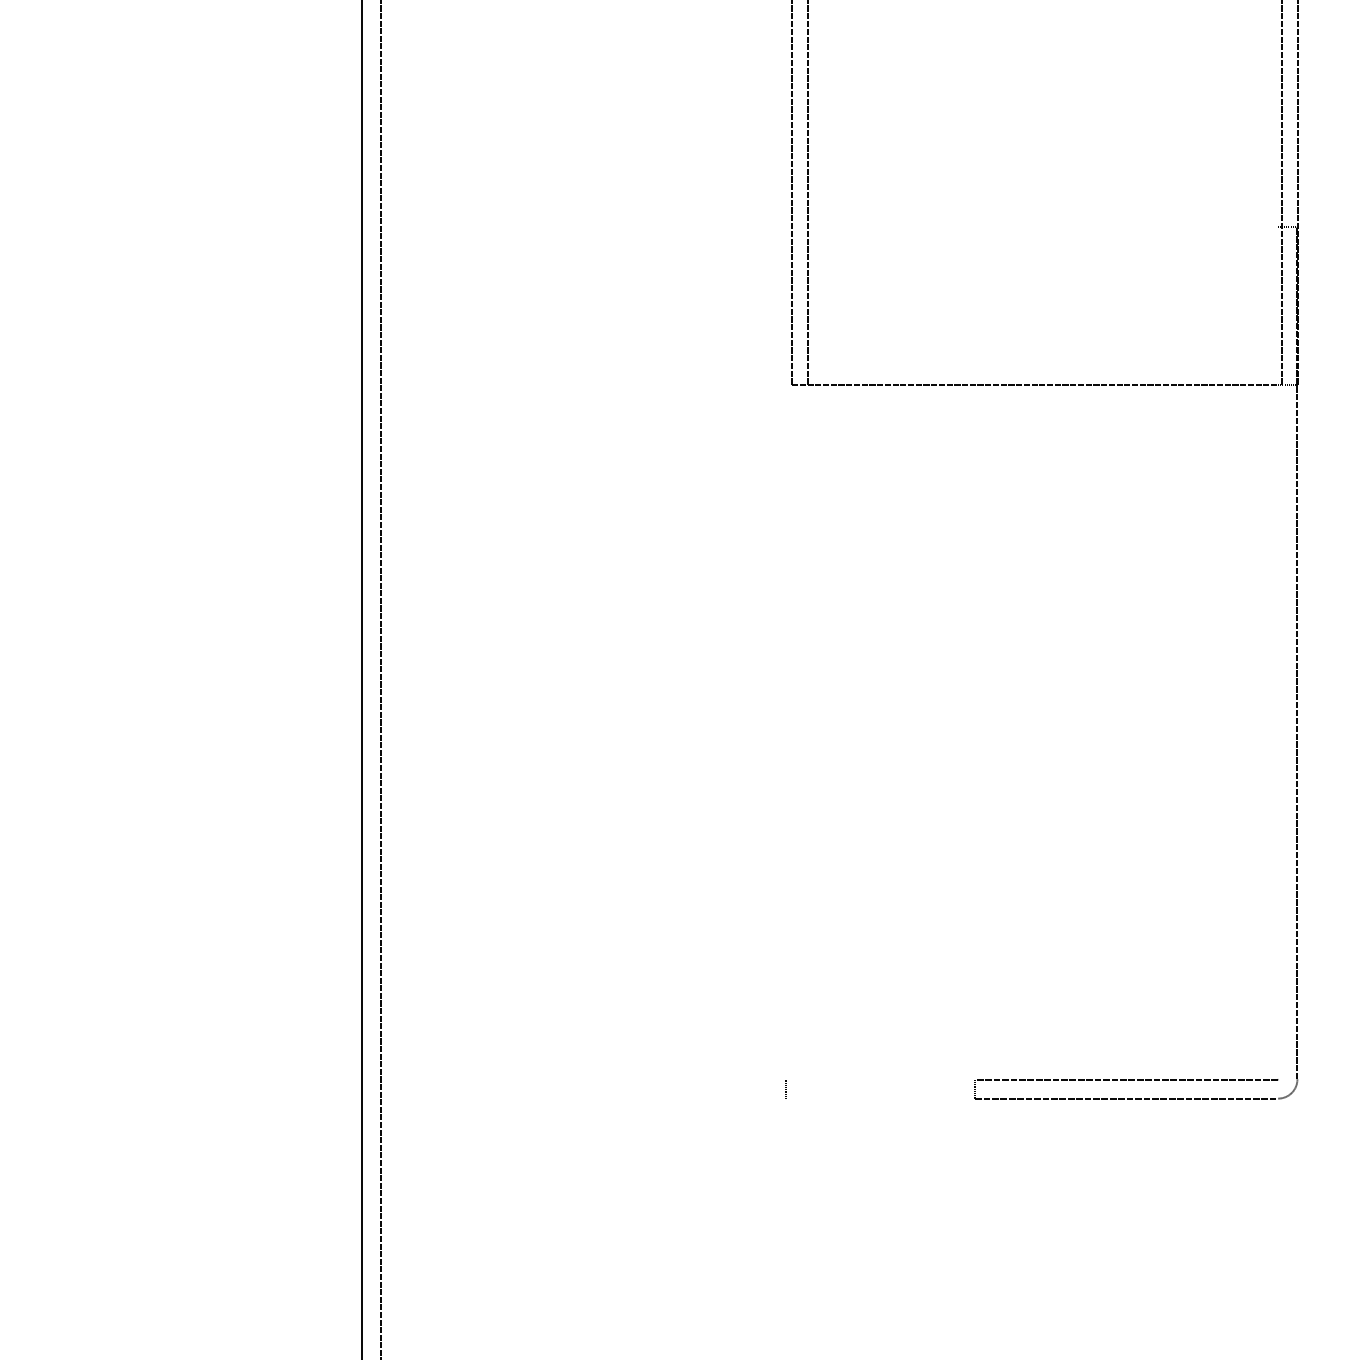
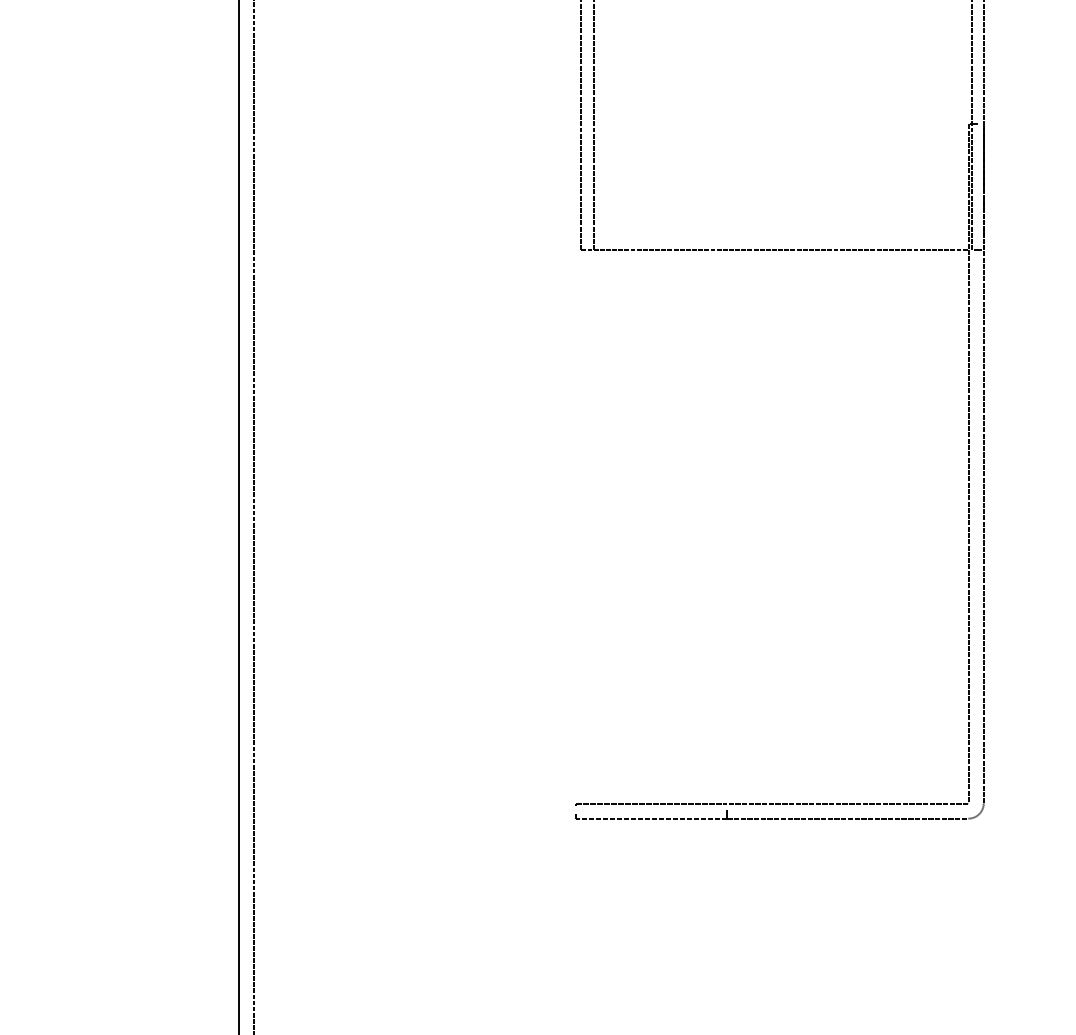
line: (1278, 652) -> (968, 463), added
line: (880, 1079) -> (651, 803), added
line: (880, 1098) -> (651, 818), added

